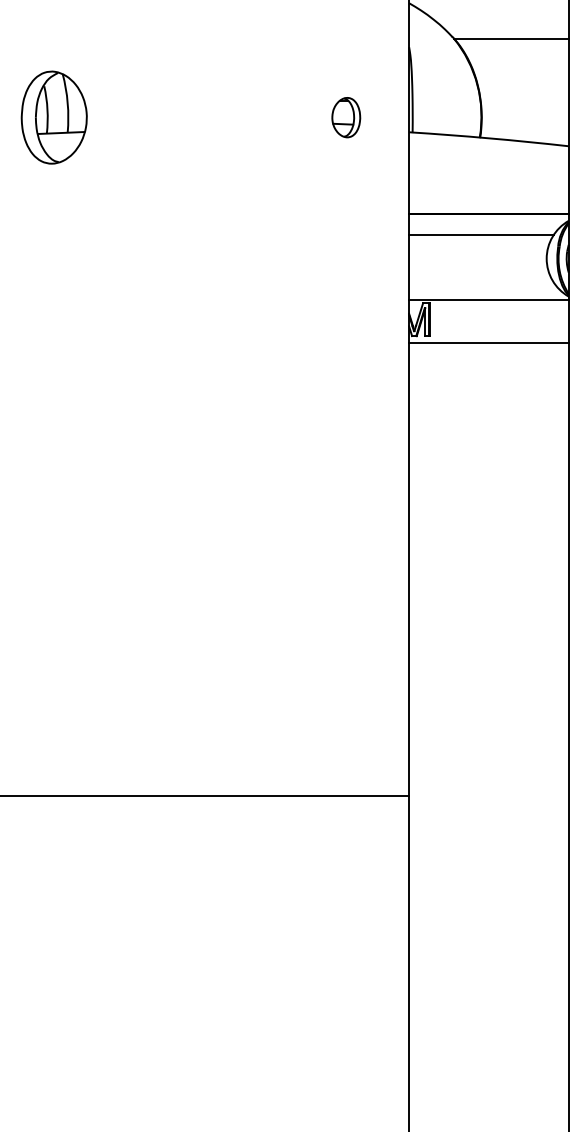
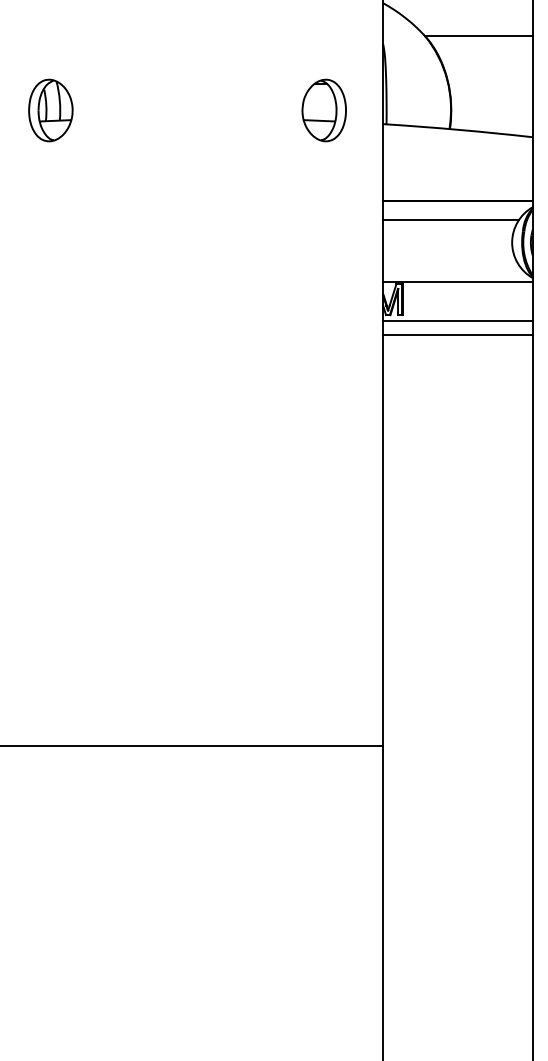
part: (54, 117) -> (51, 110), size x0.71
part: (346, 117) -> (324, 110), size x1.67
line: (488, 356) -> (457, 334), added

